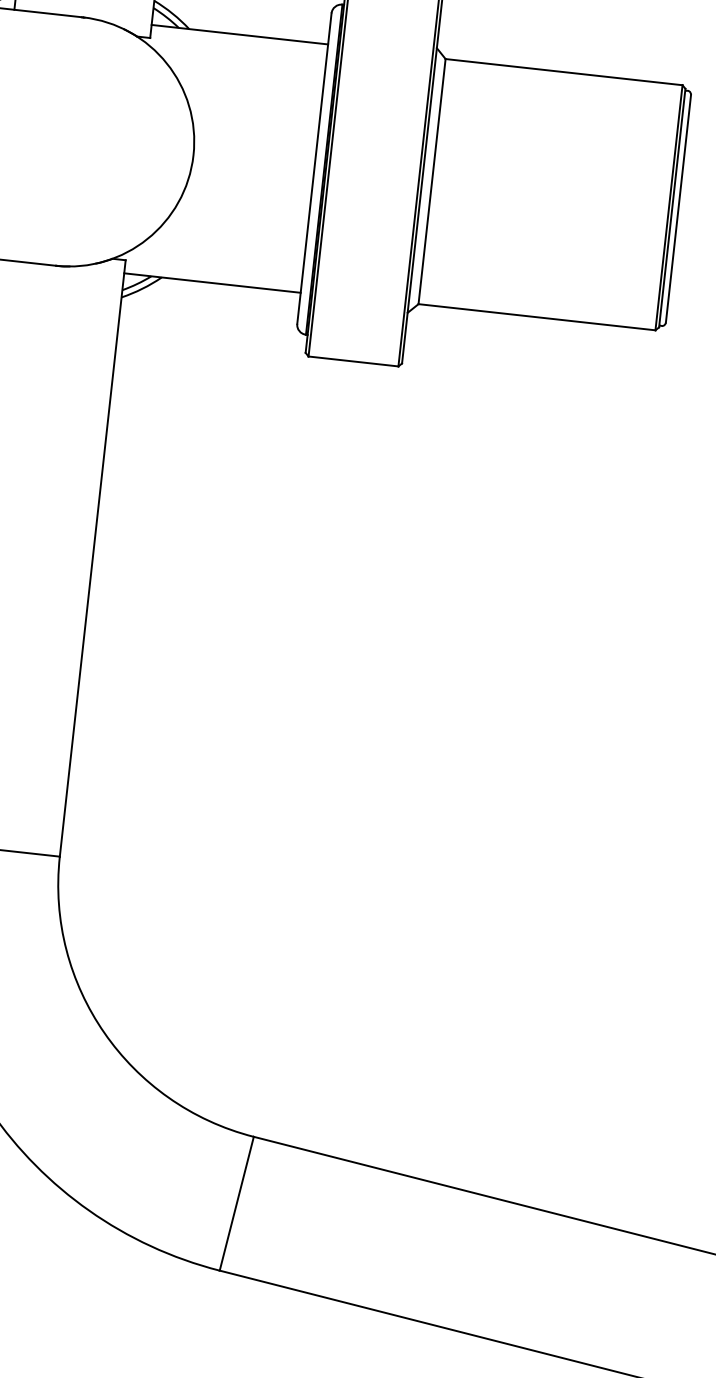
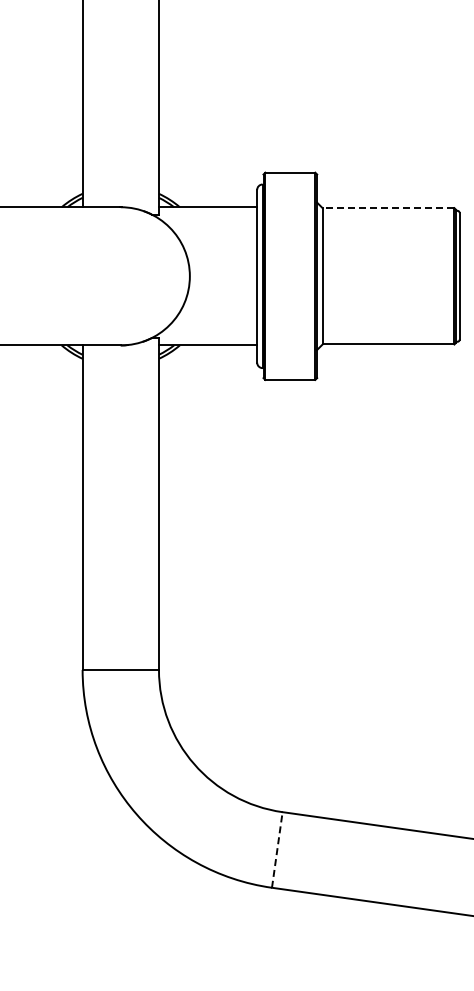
line: (563, 72) -> (388, 208), solid -> dashed
line: (237, 1202) -> (277, 849), solid -> dashed

